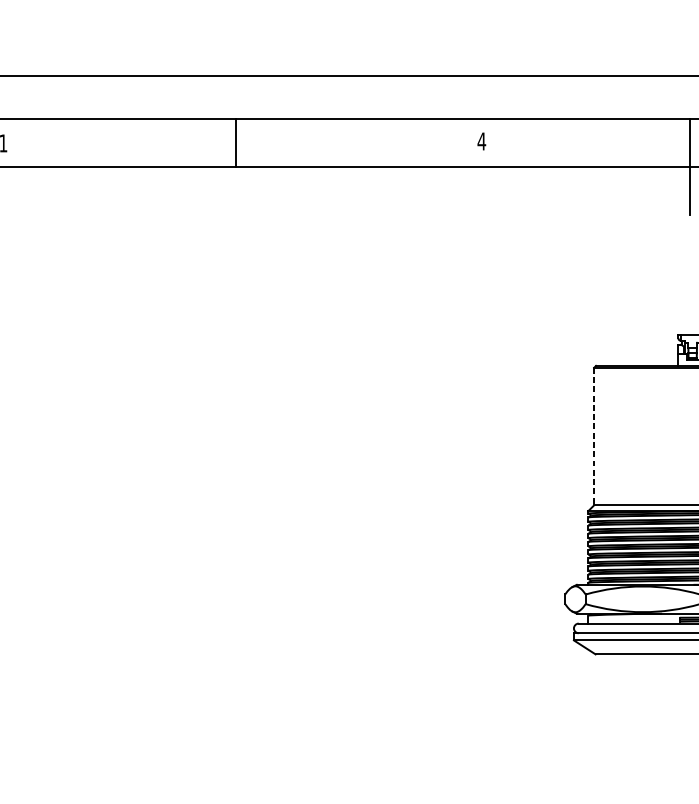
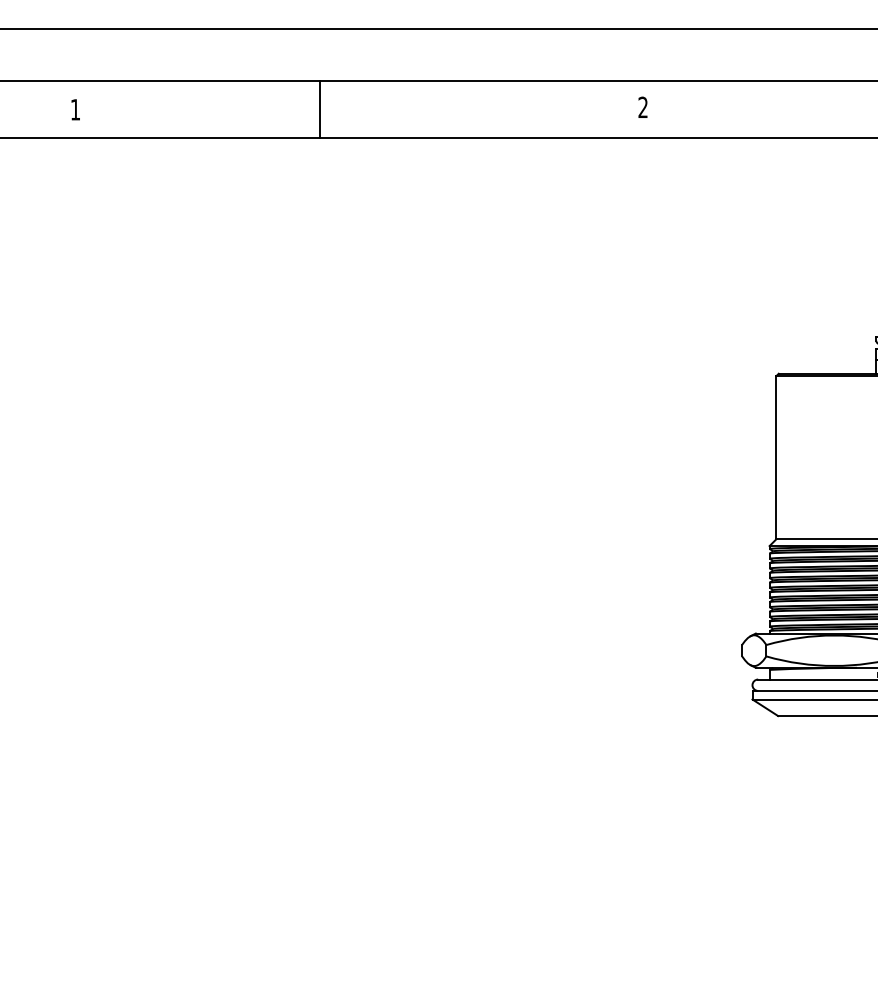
text: (482, 140) -> (643, 106), 4 -> 2
line: (236, 142) -> (319, 108), moved
line: (594, 436) -> (776, 457), dashed -> solid

